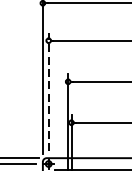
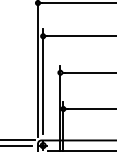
line: (49, 91) -> (43, 81), dashed -> solid

